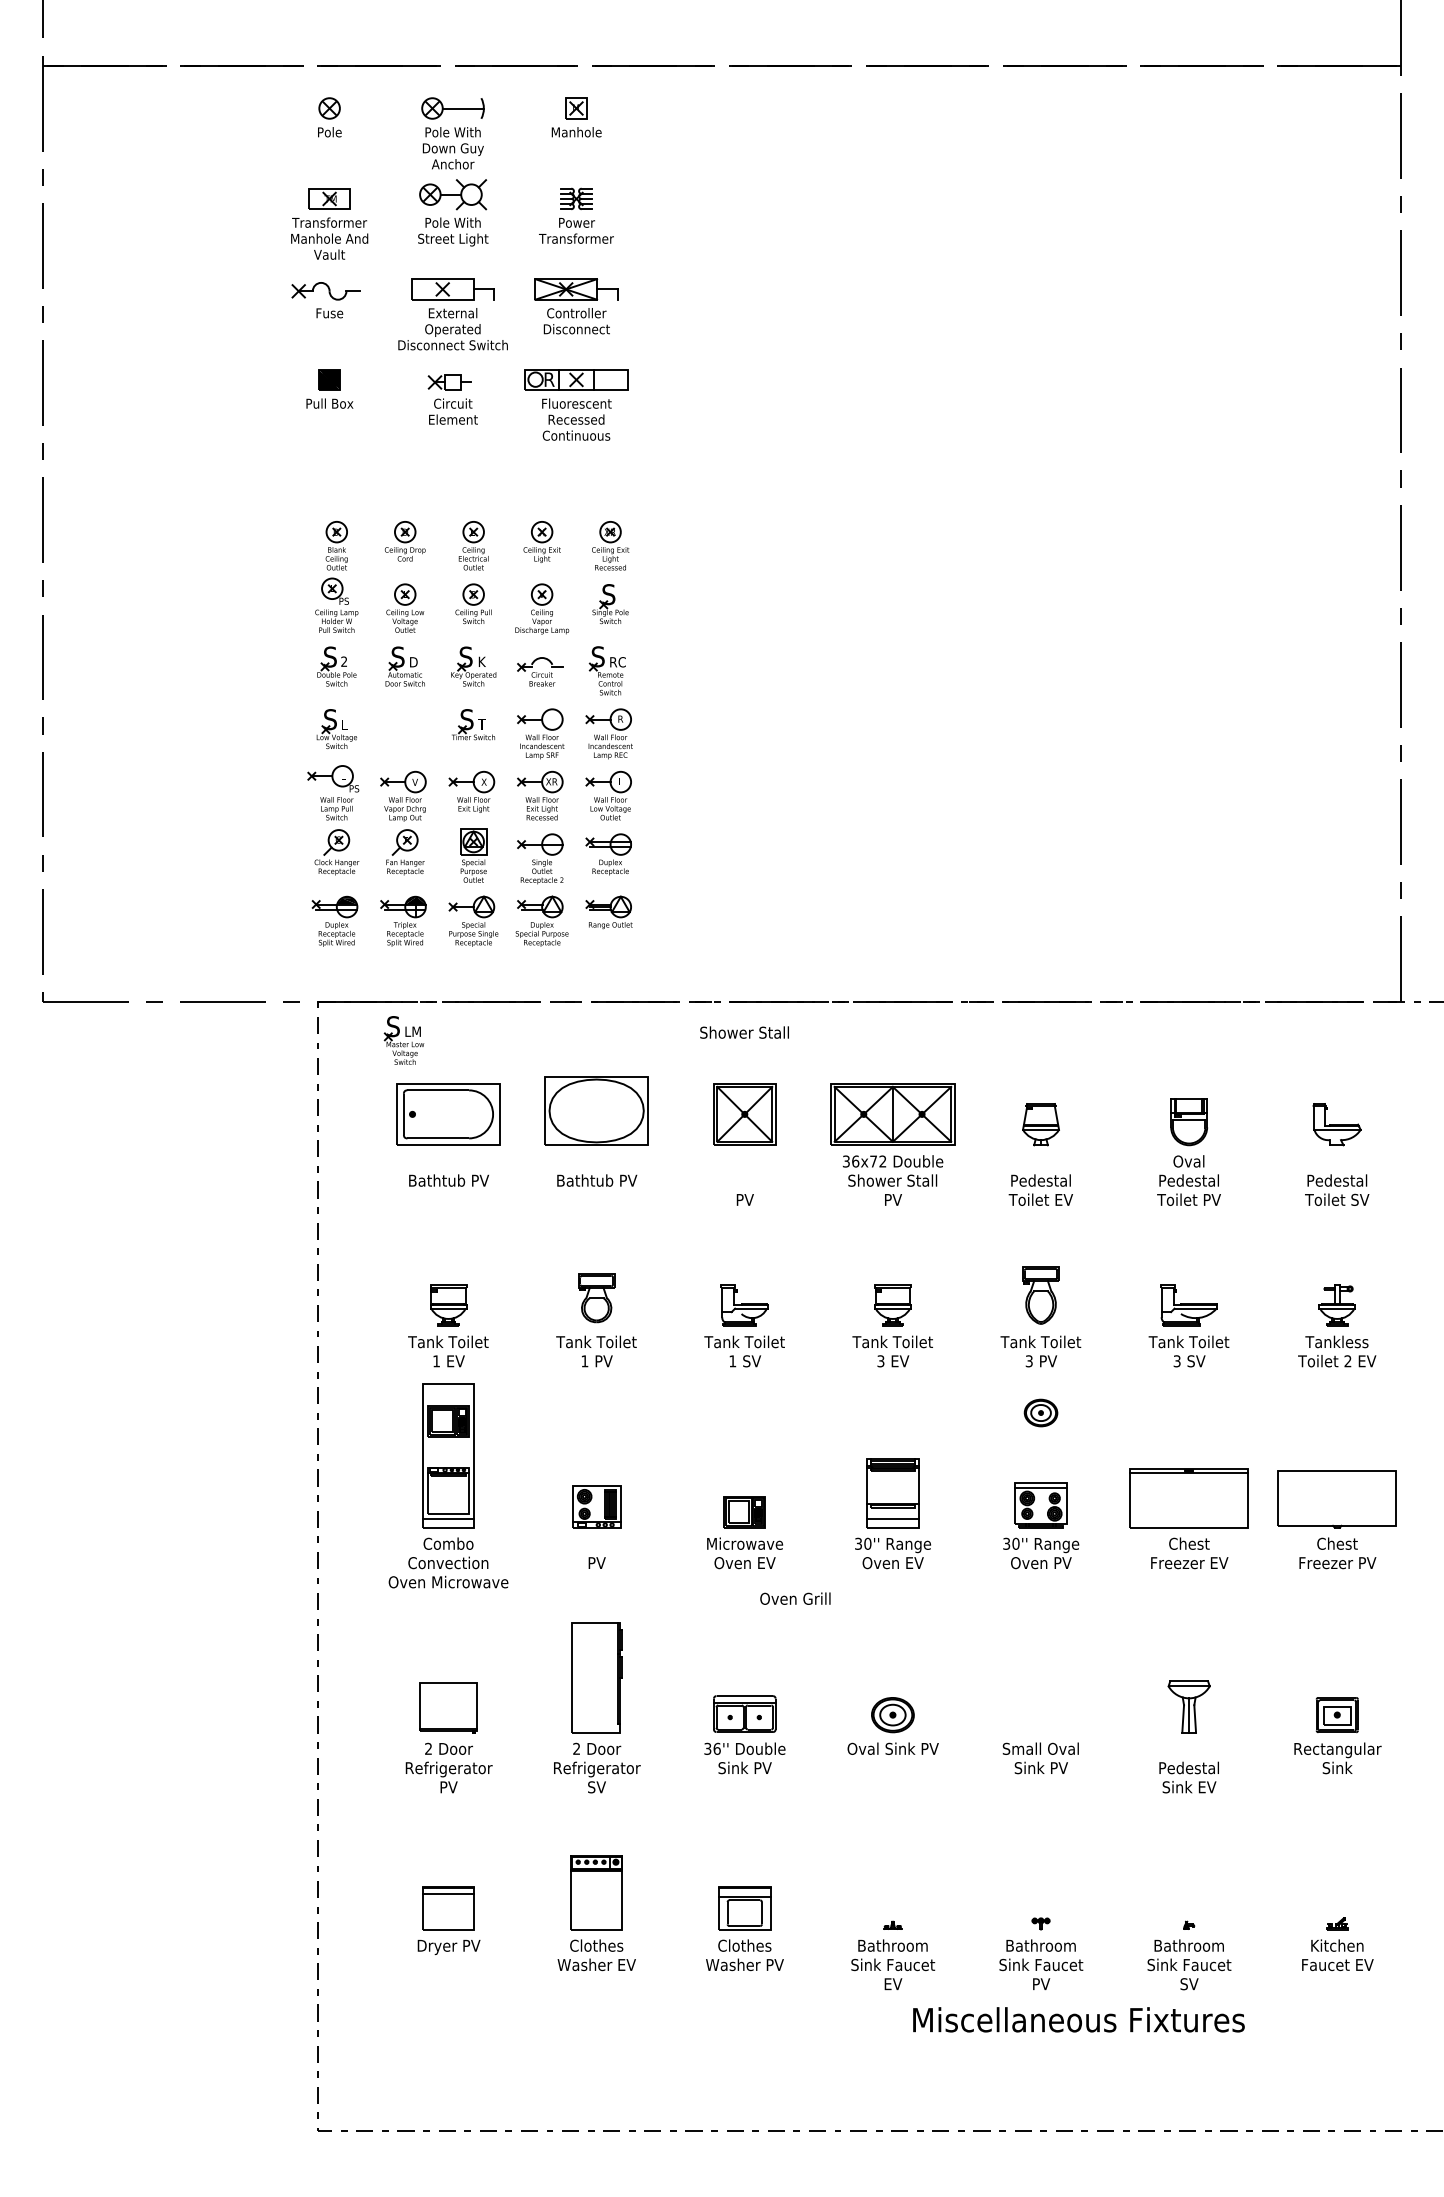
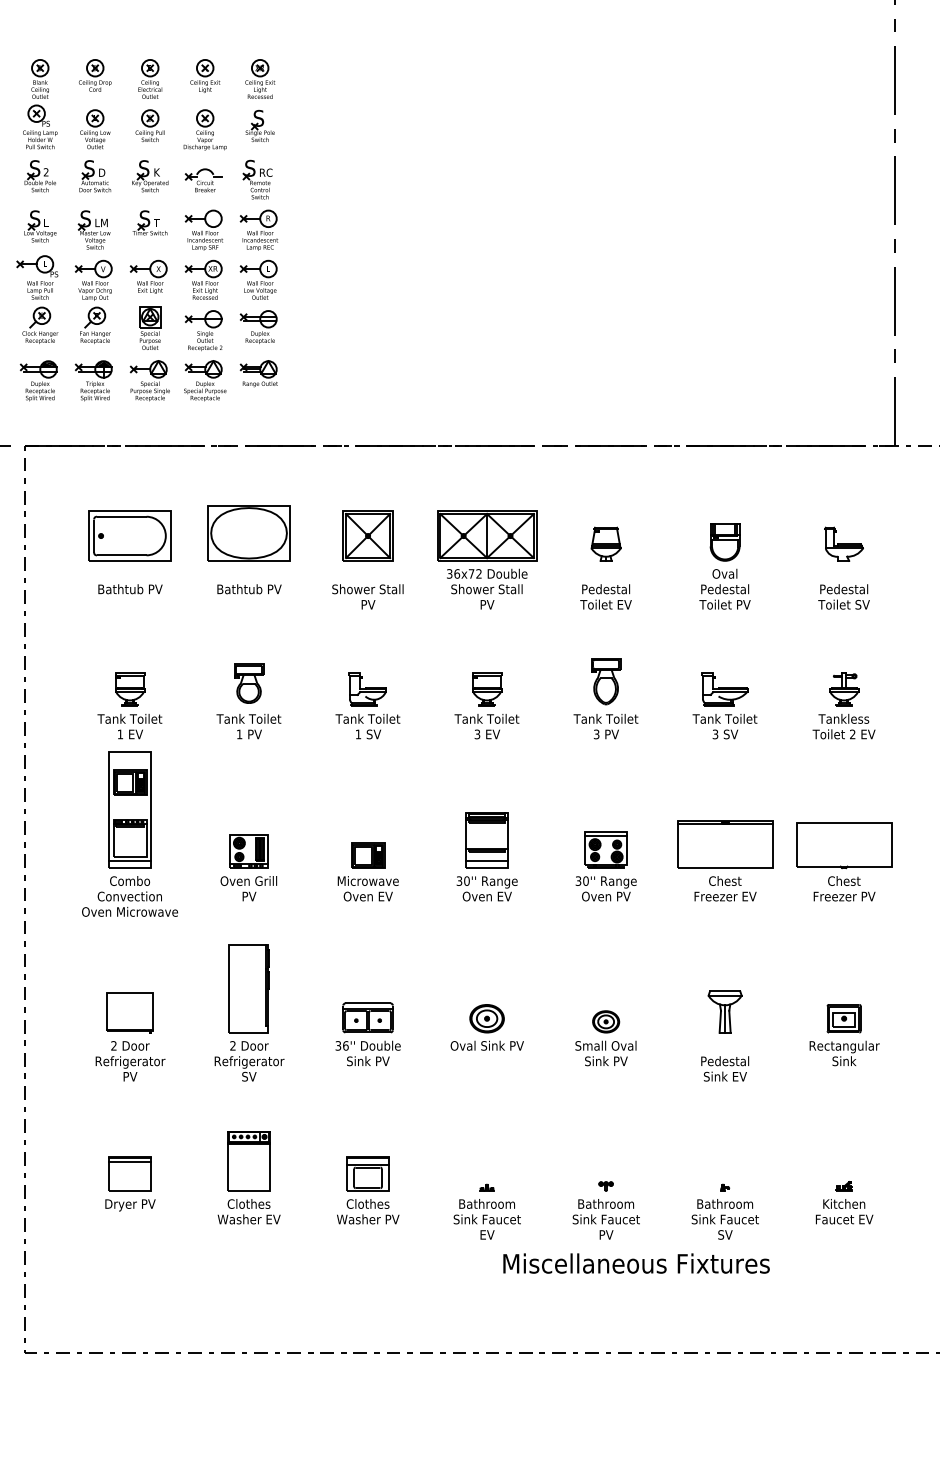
text: (744, 1032) -> (367, 589), moved
part: (403, 1040) -> (93, 230), moved
part: (1040, 1412) -> (605, 1021), moved
text: (795, 1598) -> (248, 880), moved

